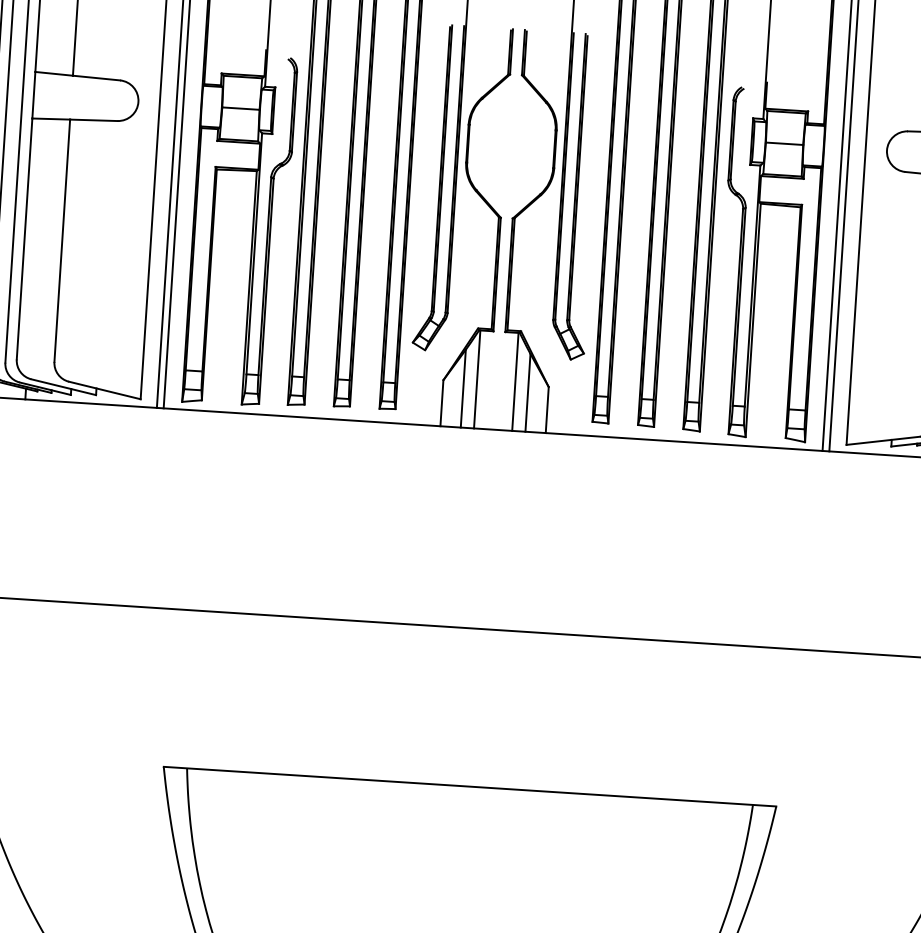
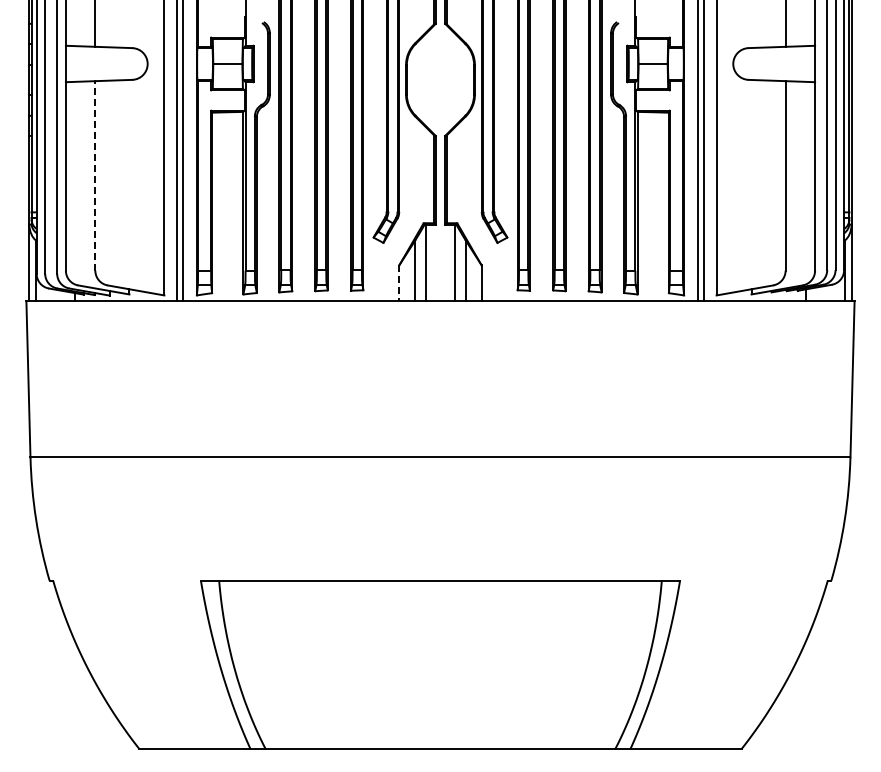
line: (62, 240) -> (95, 175), solid -> dashed
line: (442, 403) -> (399, 283), solid -> dashed

